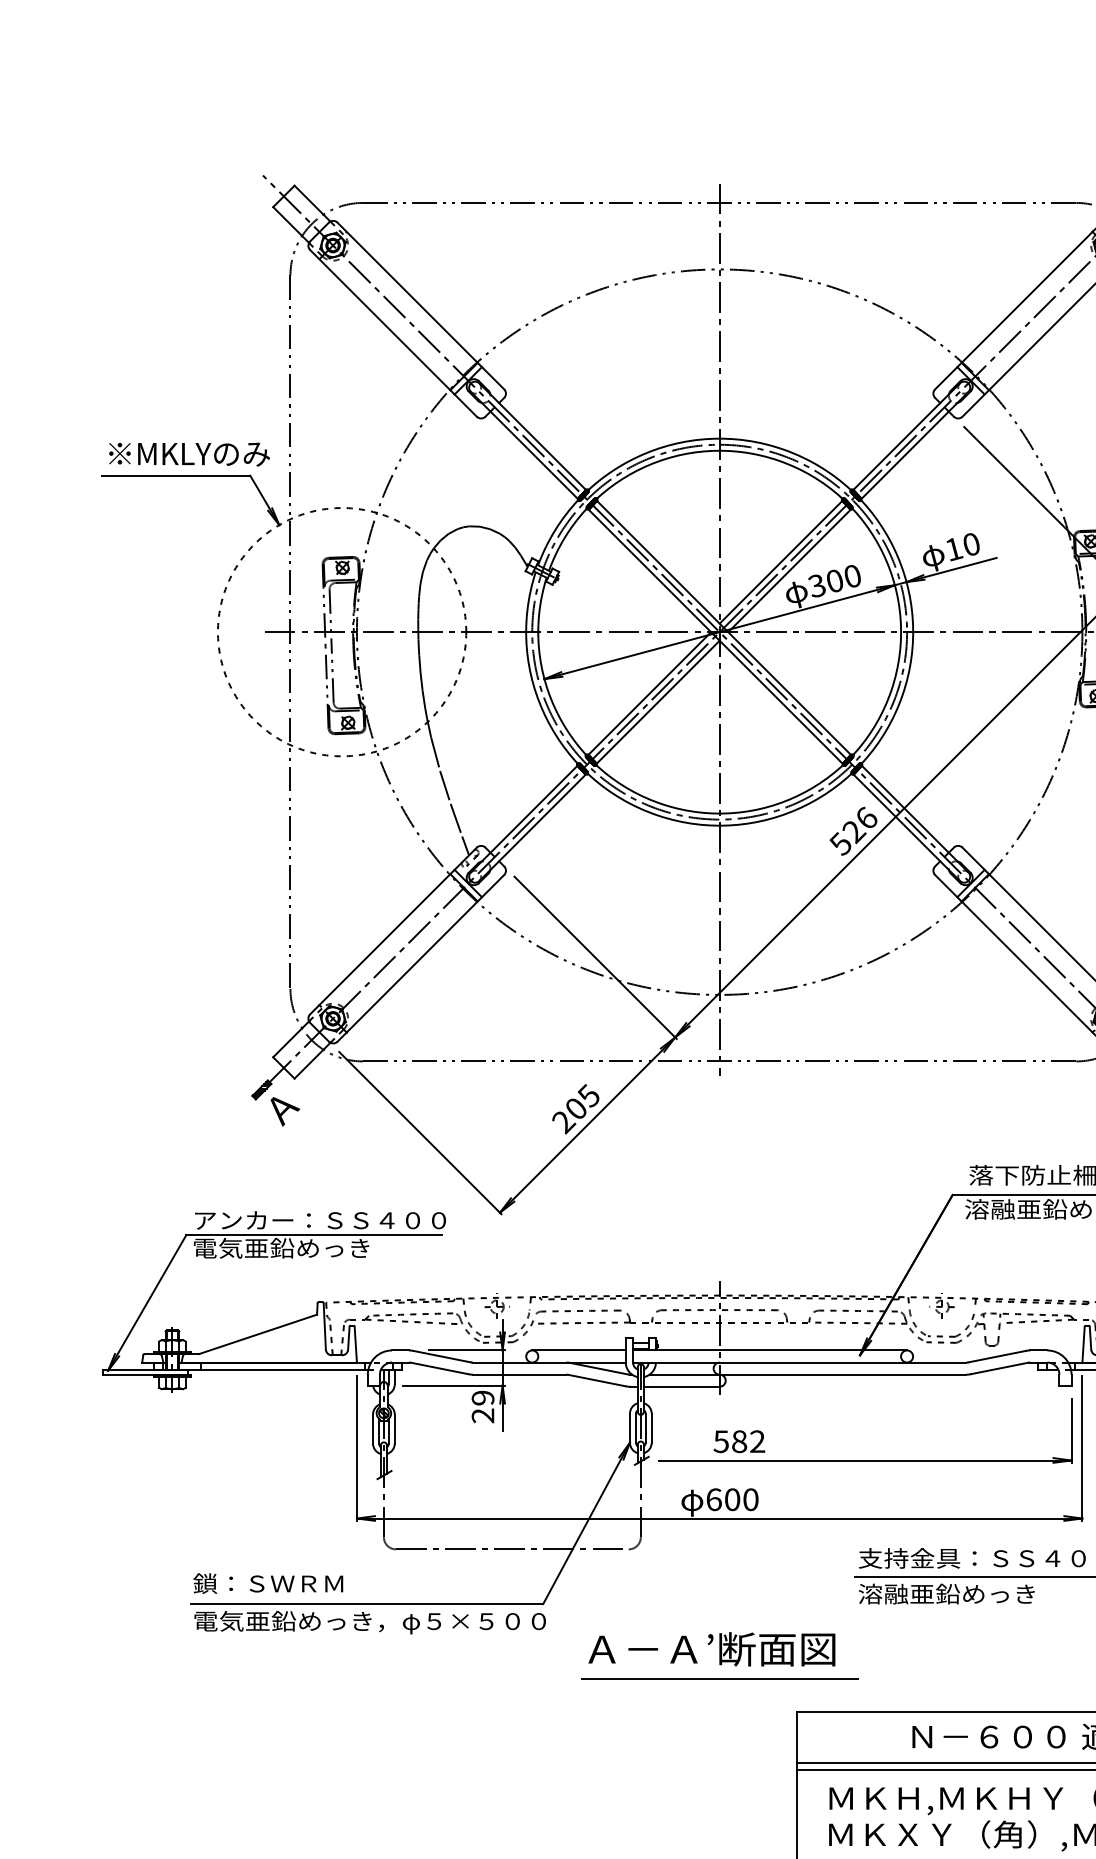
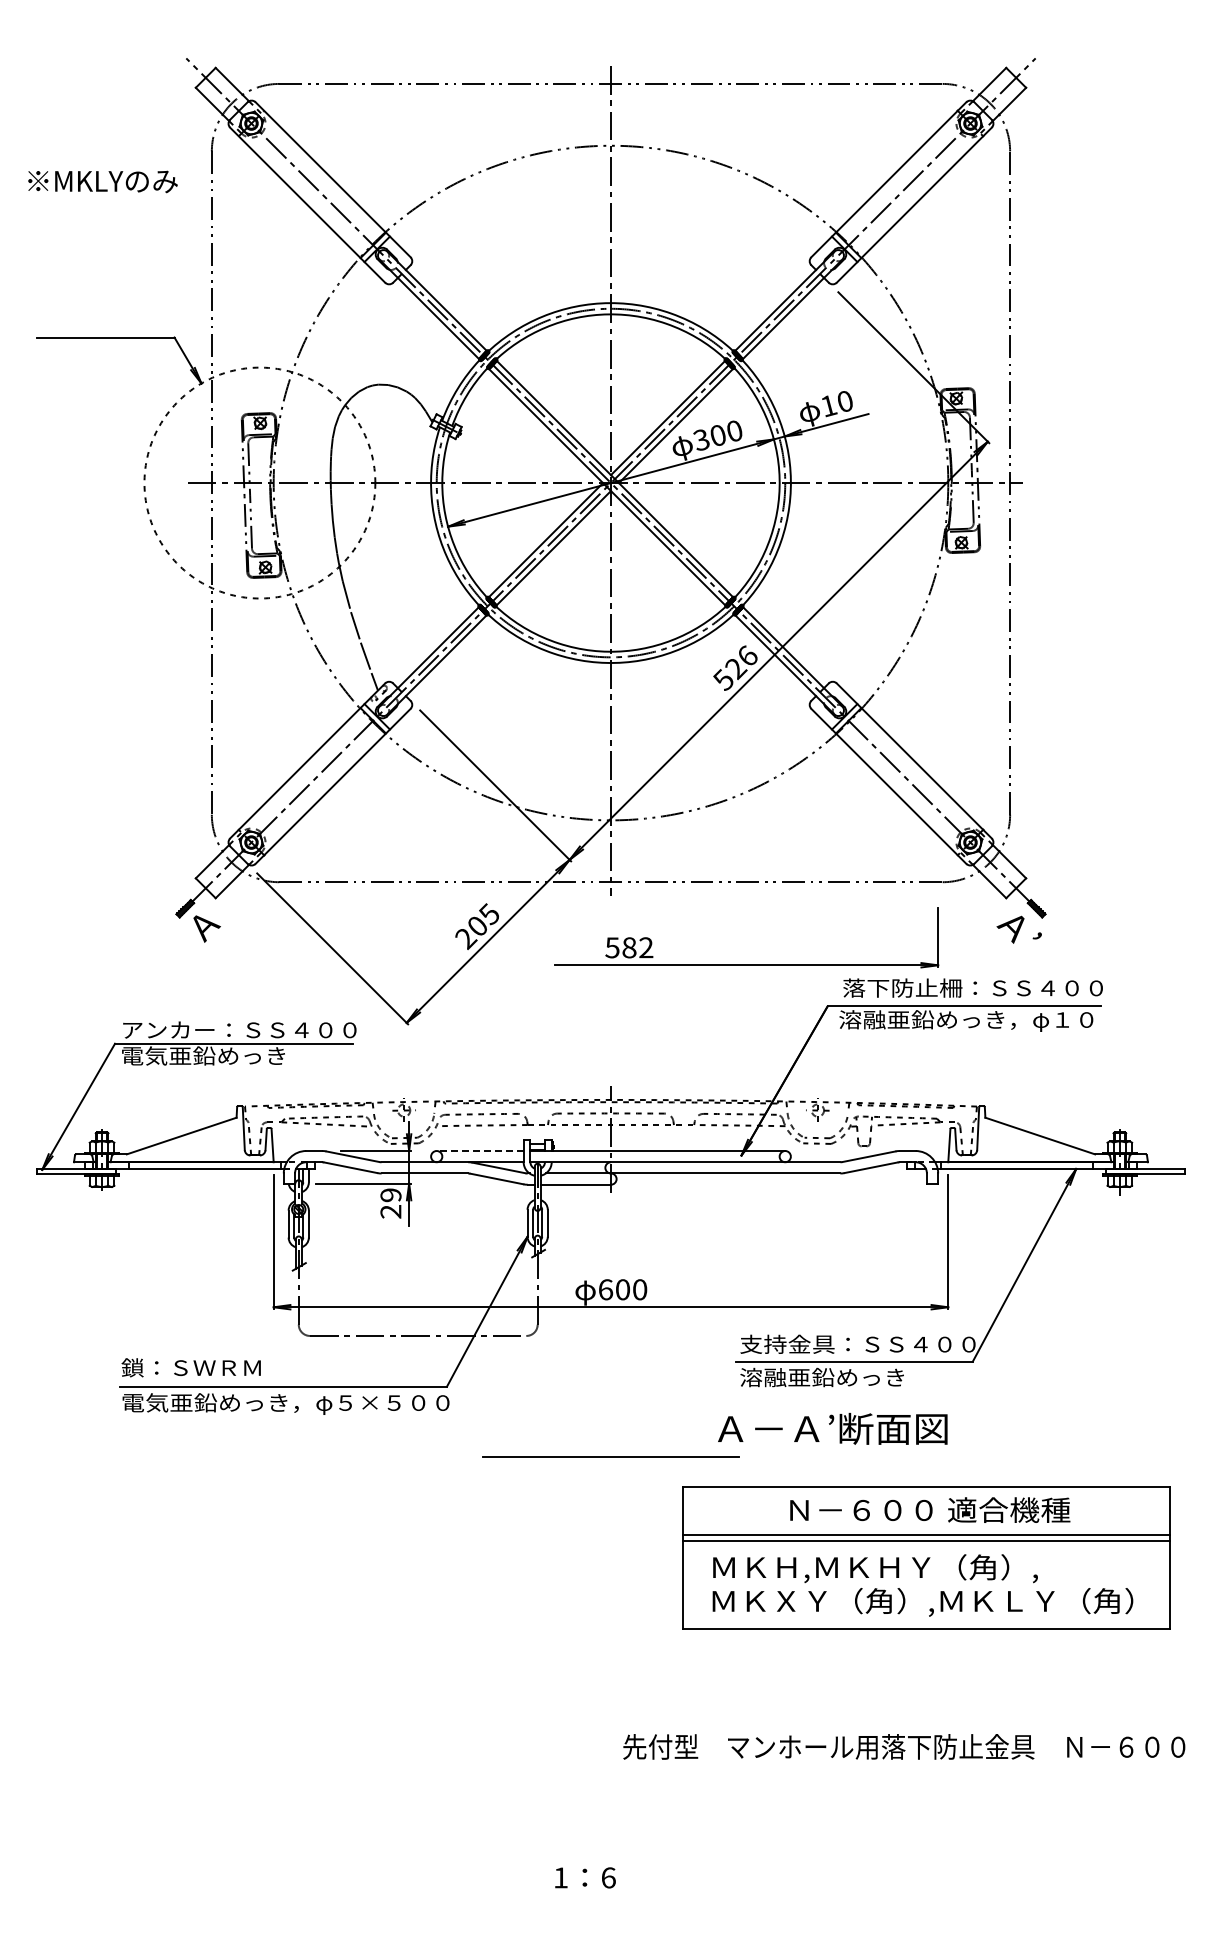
text: (188, 454) -> (102, 181), moved
line: (578, 1351) -> (479, 1151), solid -> dashed
part: (865, 1459) -> (746, 964), moved
text: (711, 1648) -> (832, 1428), moved

